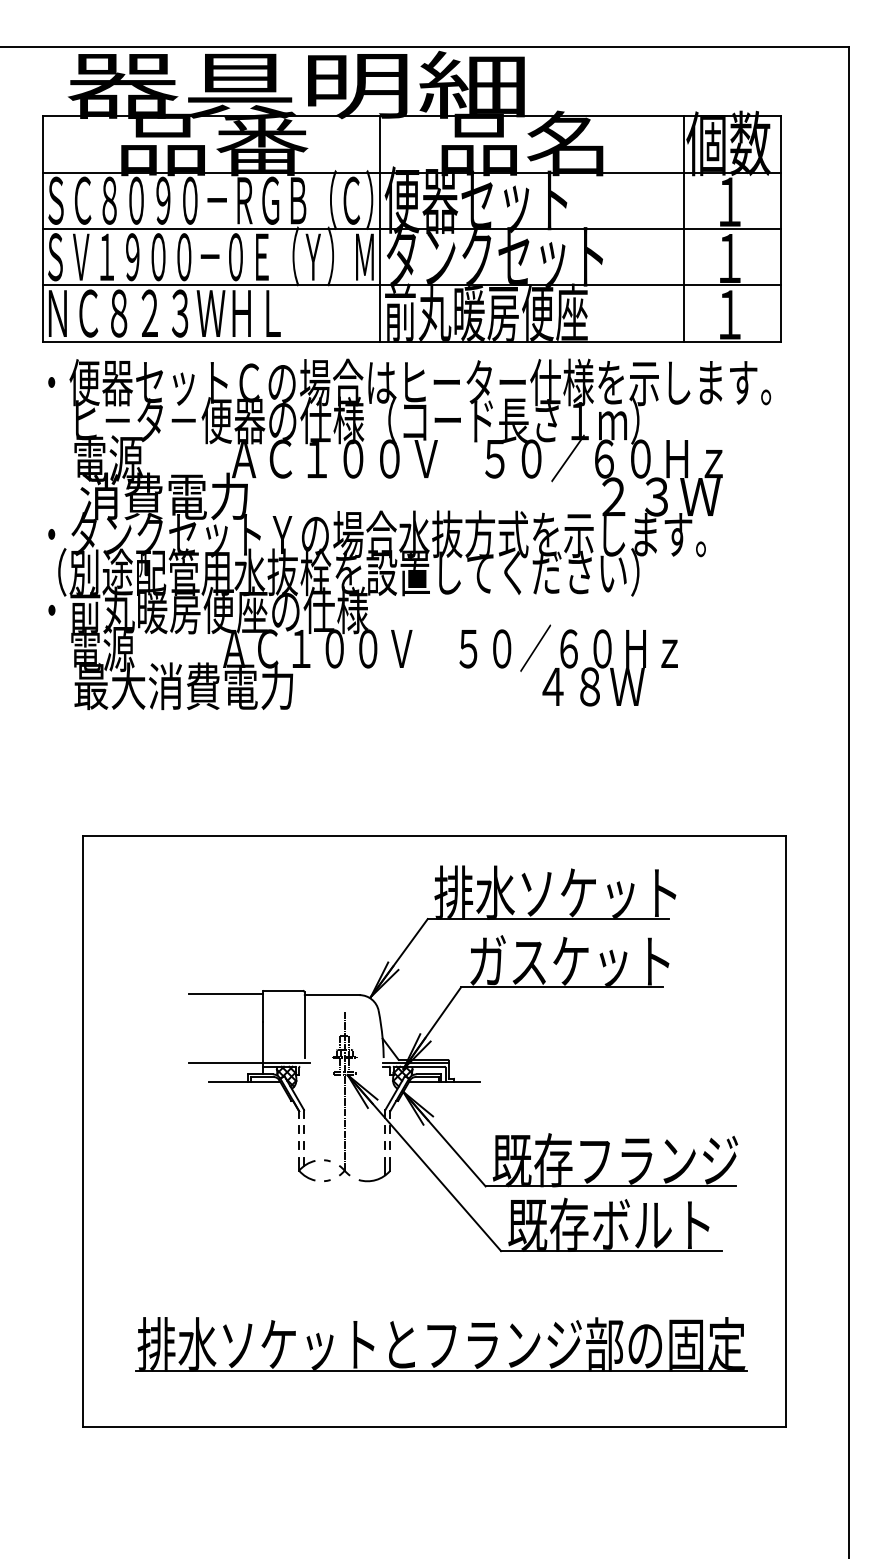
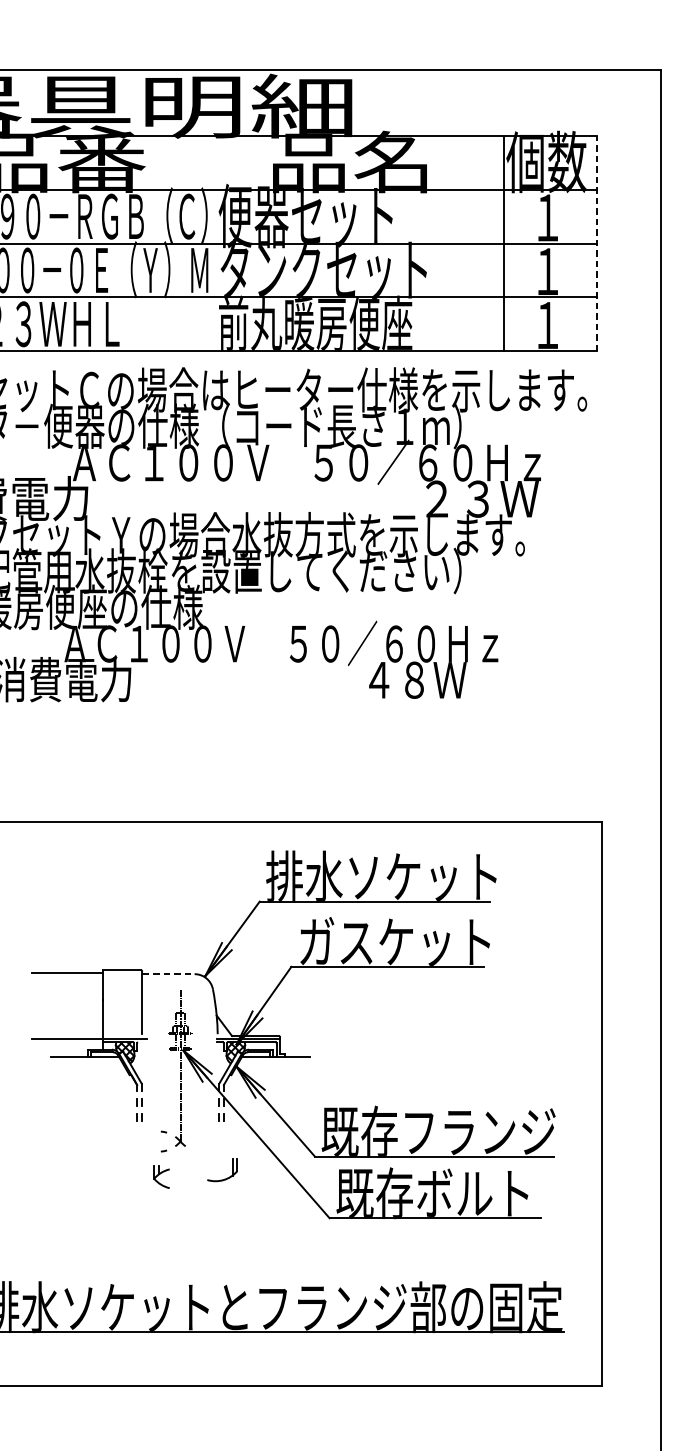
line: (379, 228) -> (213, 243), removed
line: (781, 229) -> (597, 244), solid -> dashed
line: (332, 995) -> (168, 974), solid -> dashed
part: (306, 1169) -> (161, 1177), moved
part: (376, 1178) -> (224, 1178), moved

